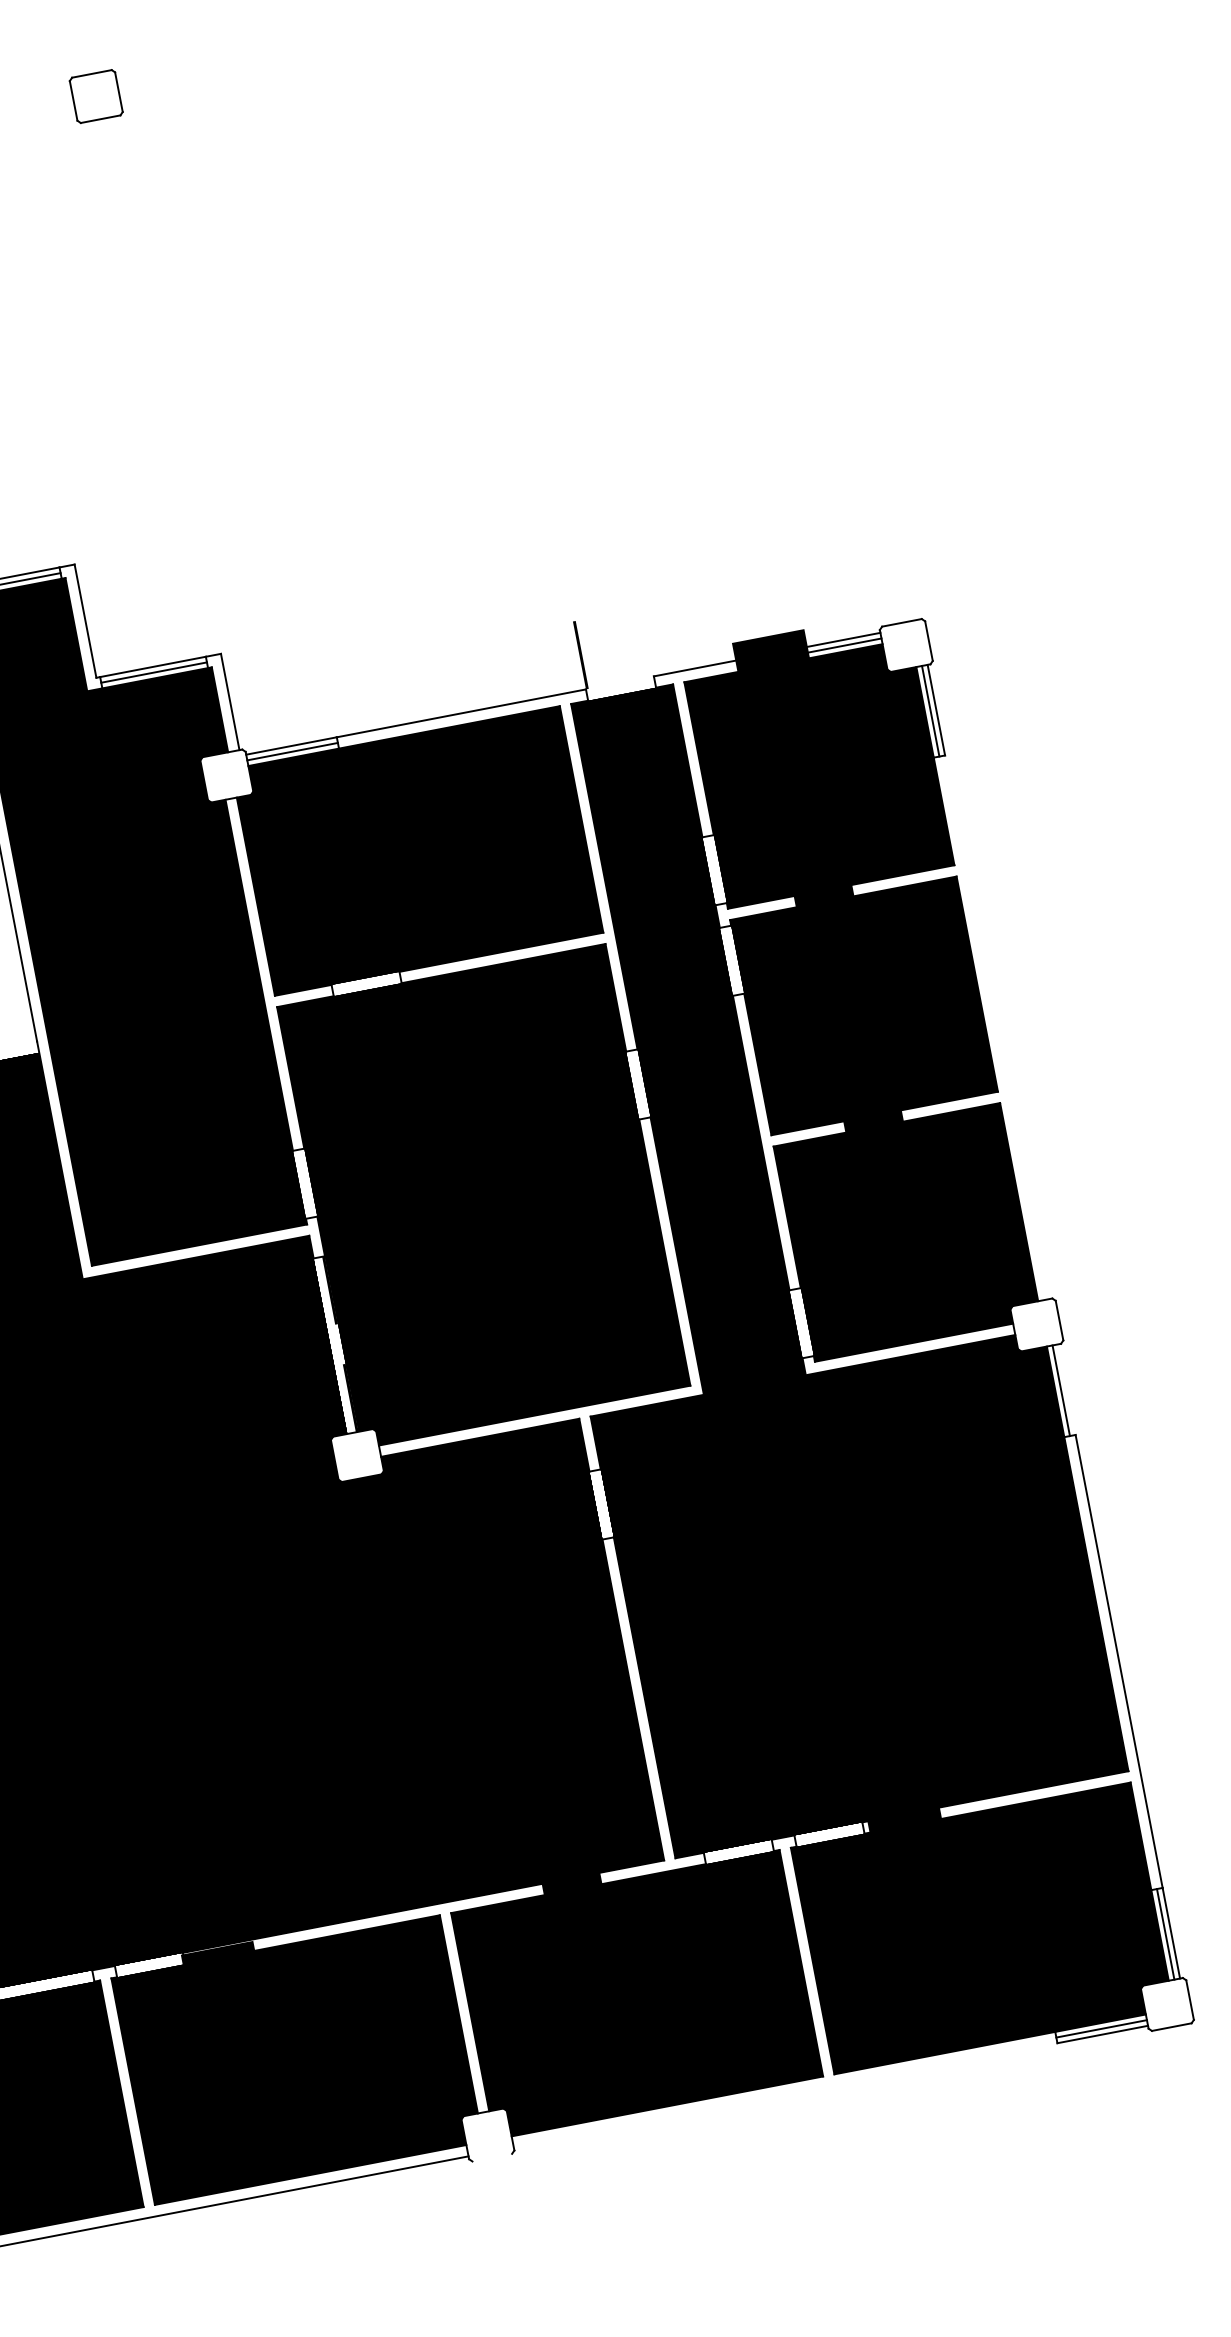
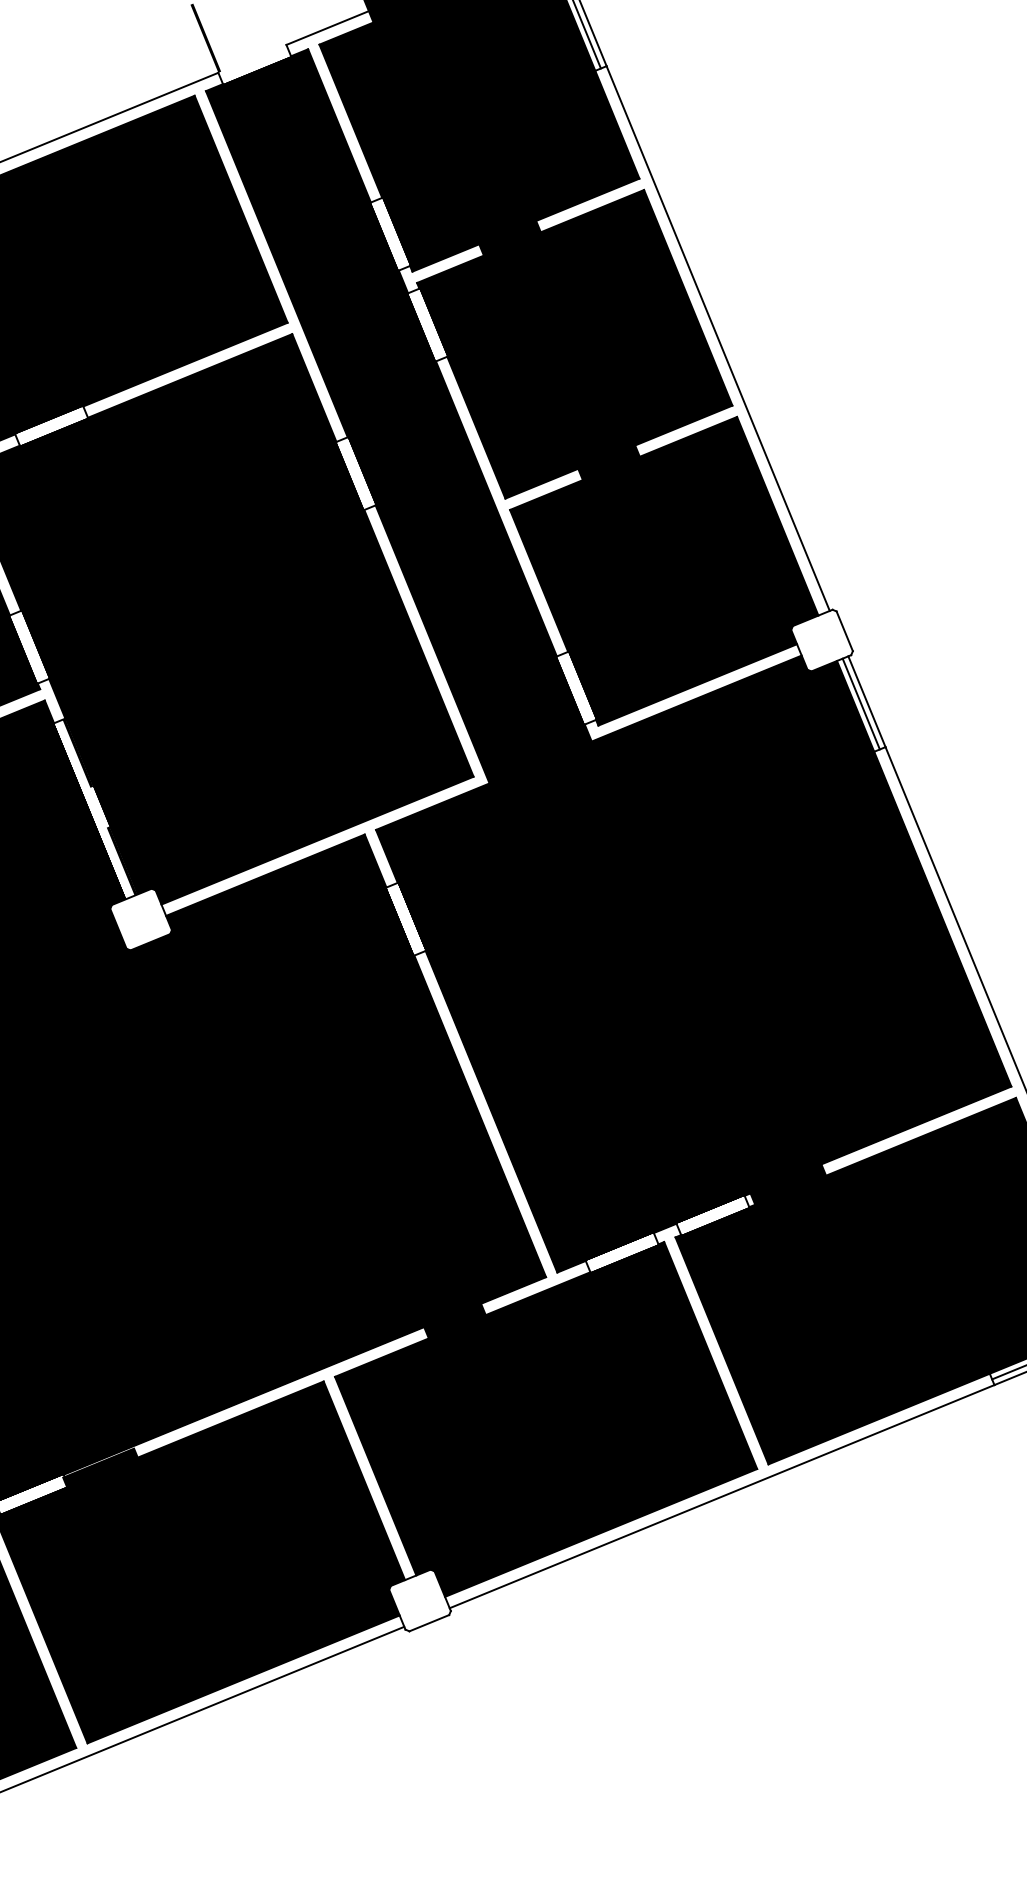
line: (997, 1027) -> (718, 338), added
line: (1066, 1389) -> (866, 701), added
line: (785, 2095) -> (721, 1496), added
line: (492, 2157) -> (429, 1622), added

